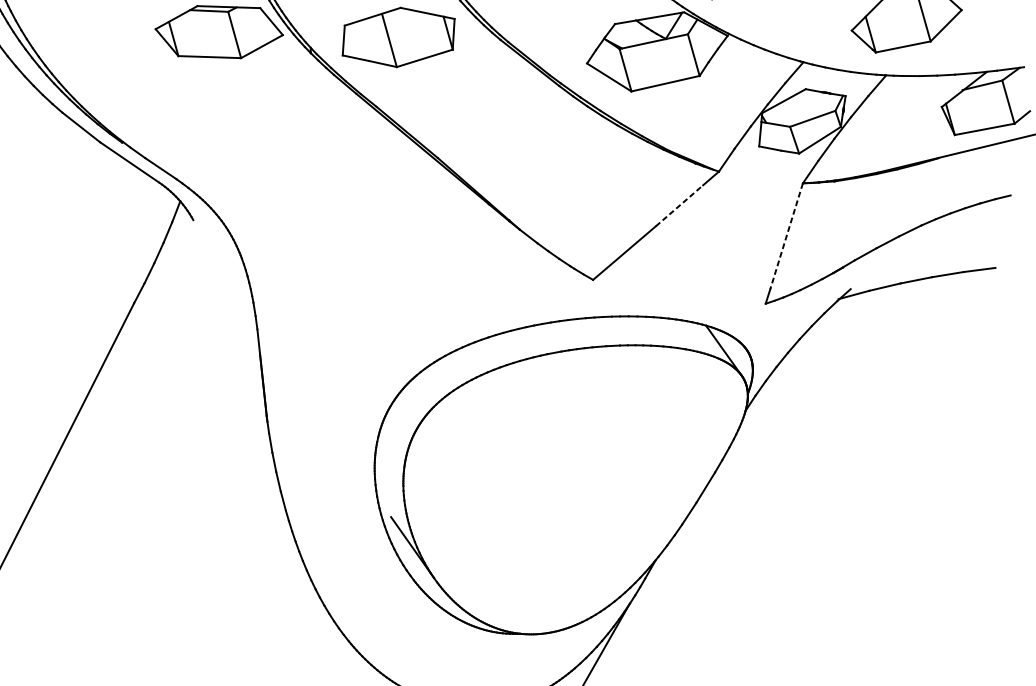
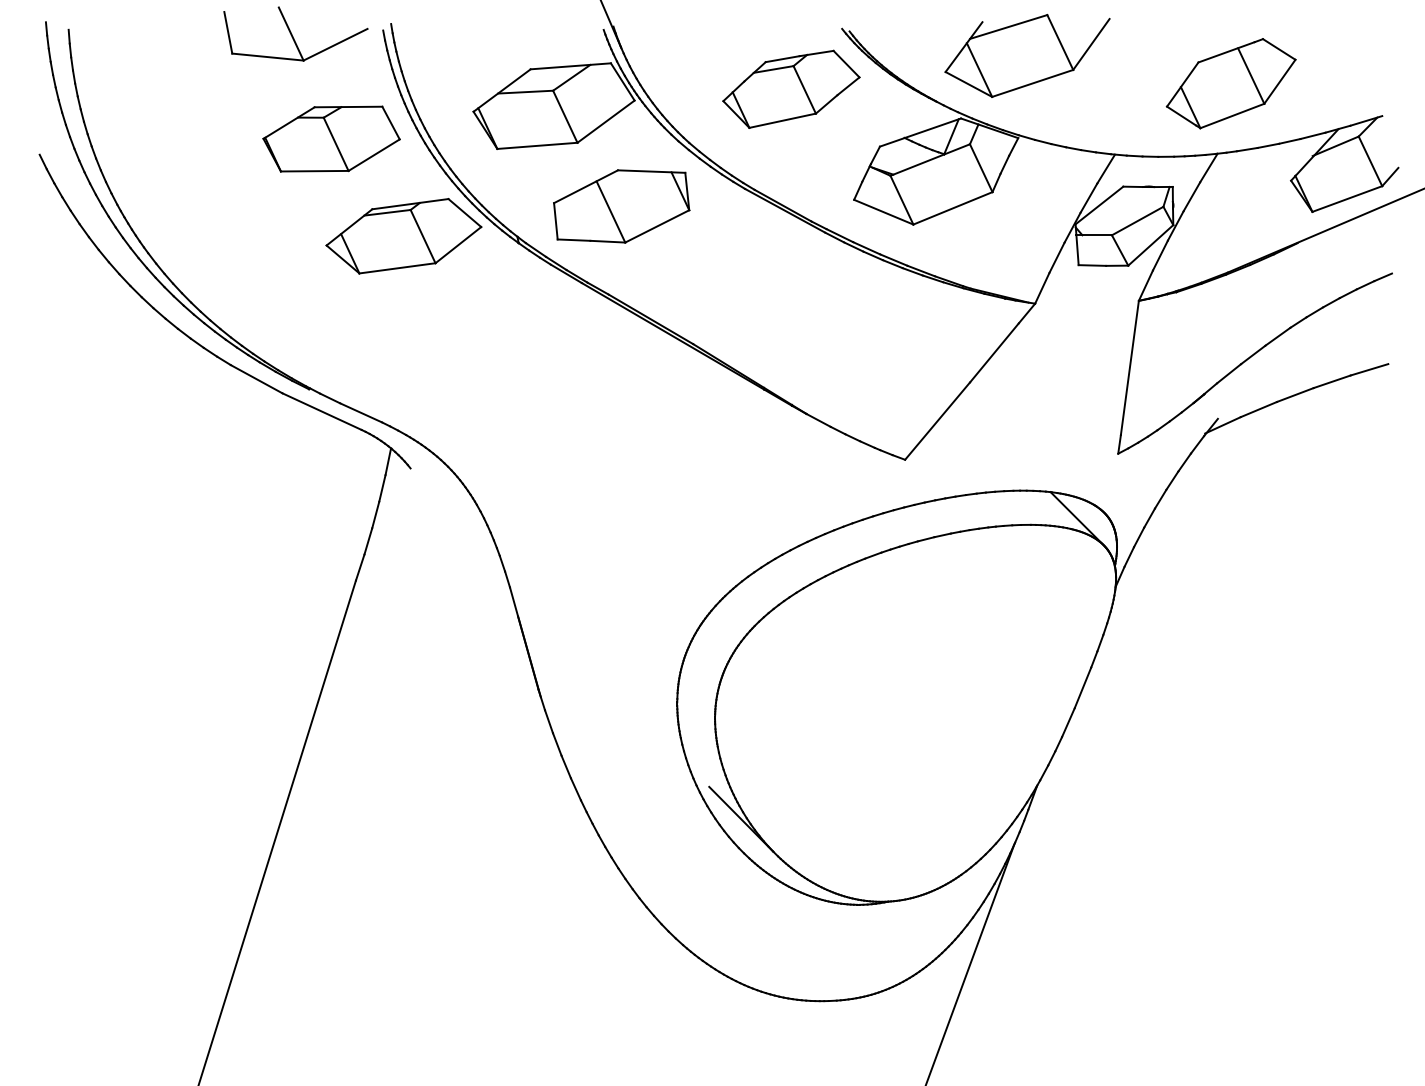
line: (679, 205) -> (994, 352), dashed -> solid
line: (786, 235) -> (1129, 367), dashed -> solid

